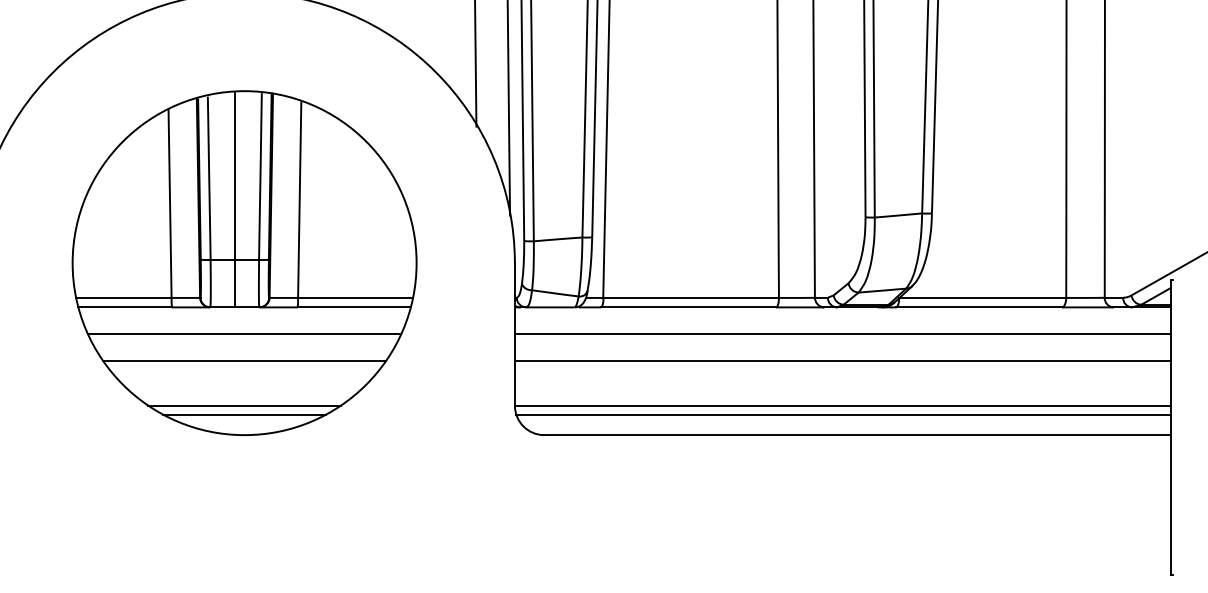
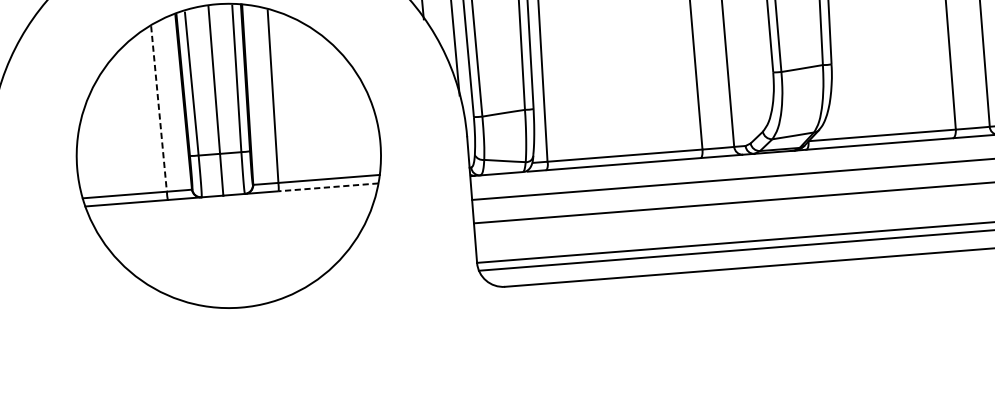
line: (170, 204) -> (159, 109), solid -> dashed
line: (354, 307) -> (328, 187), solid -> dashed
line: (244, 334) -> (233, 218), removed
line: (244, 360) -> (235, 241), removed
line: (244, 405) -> (238, 281), removed
line: (244, 414) -> (239, 289), removed

